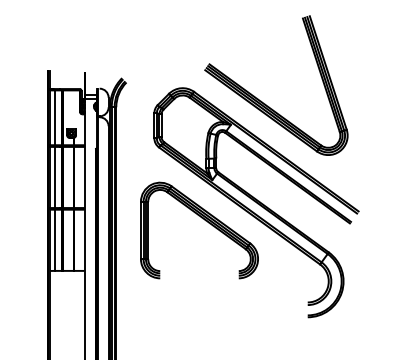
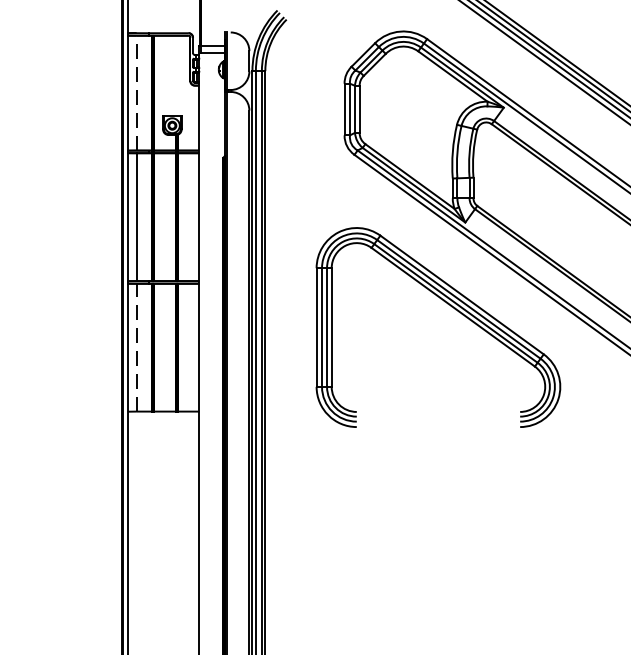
line: (54, 117) -> (136, 92), solid -> dashed
line: (54, 240) -> (136, 348), solid -> dashed

